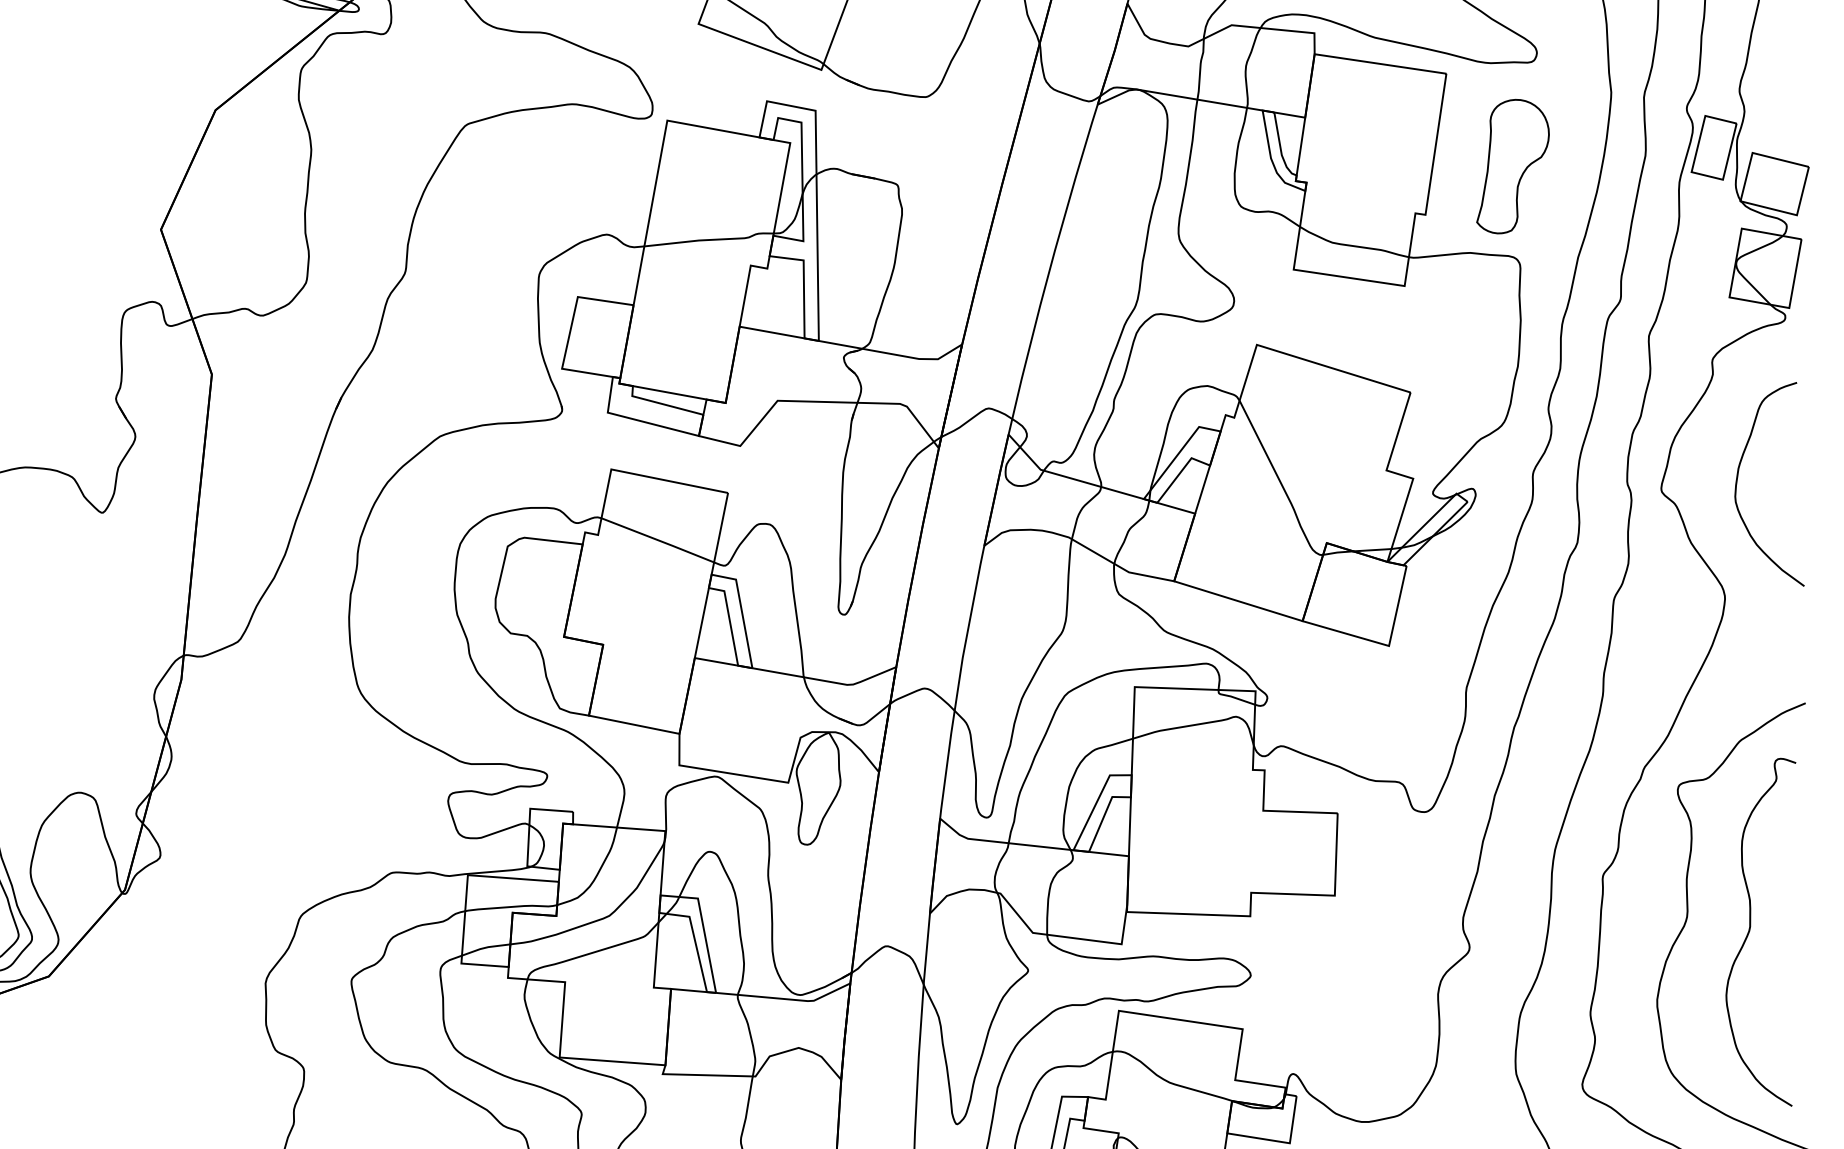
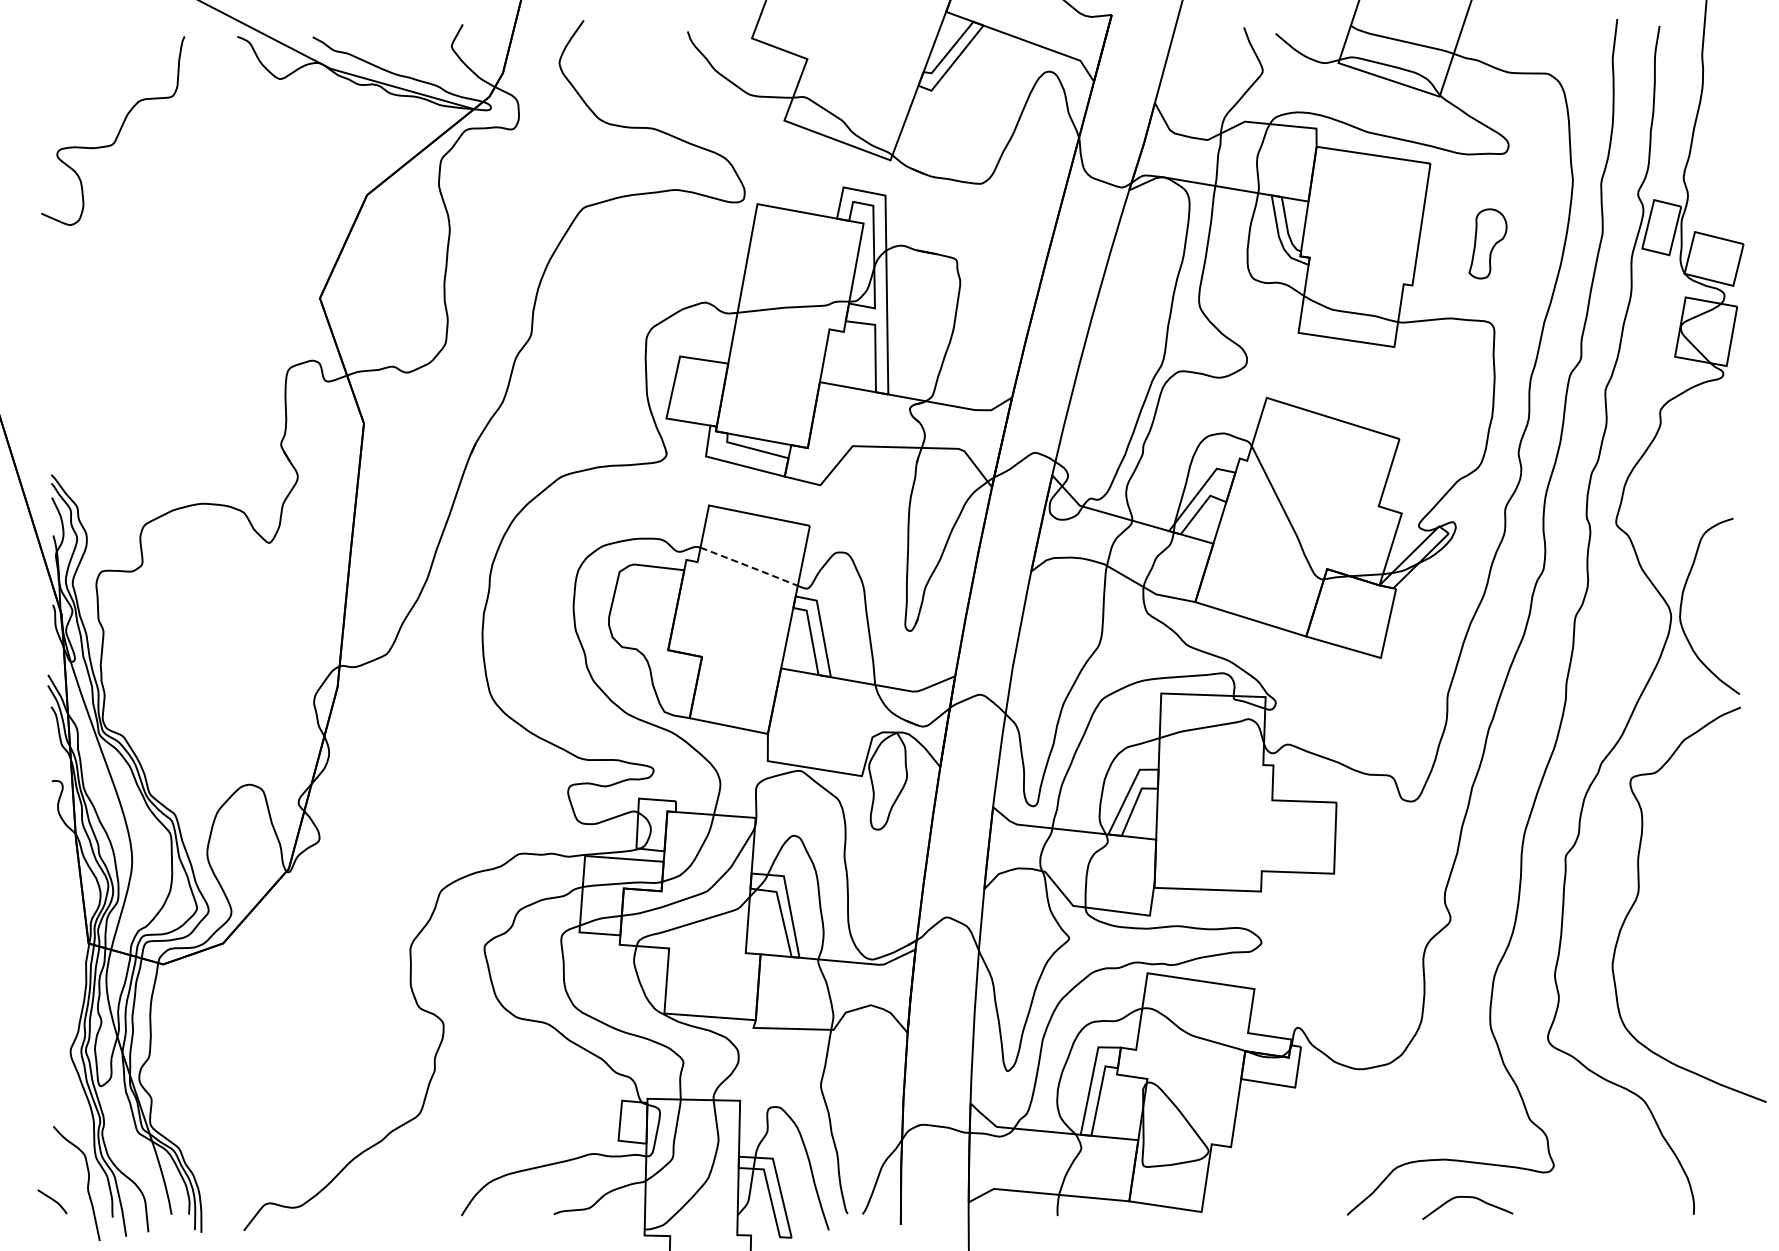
part: (1512, 166) -> (1487, 243), size x0.6
curve: (1738, 481) -> (1682, 603), moved
line: (658, 540) -> (749, 566), solid -> dashed
curve: (1750, 930) -> (1693, 903), removed

